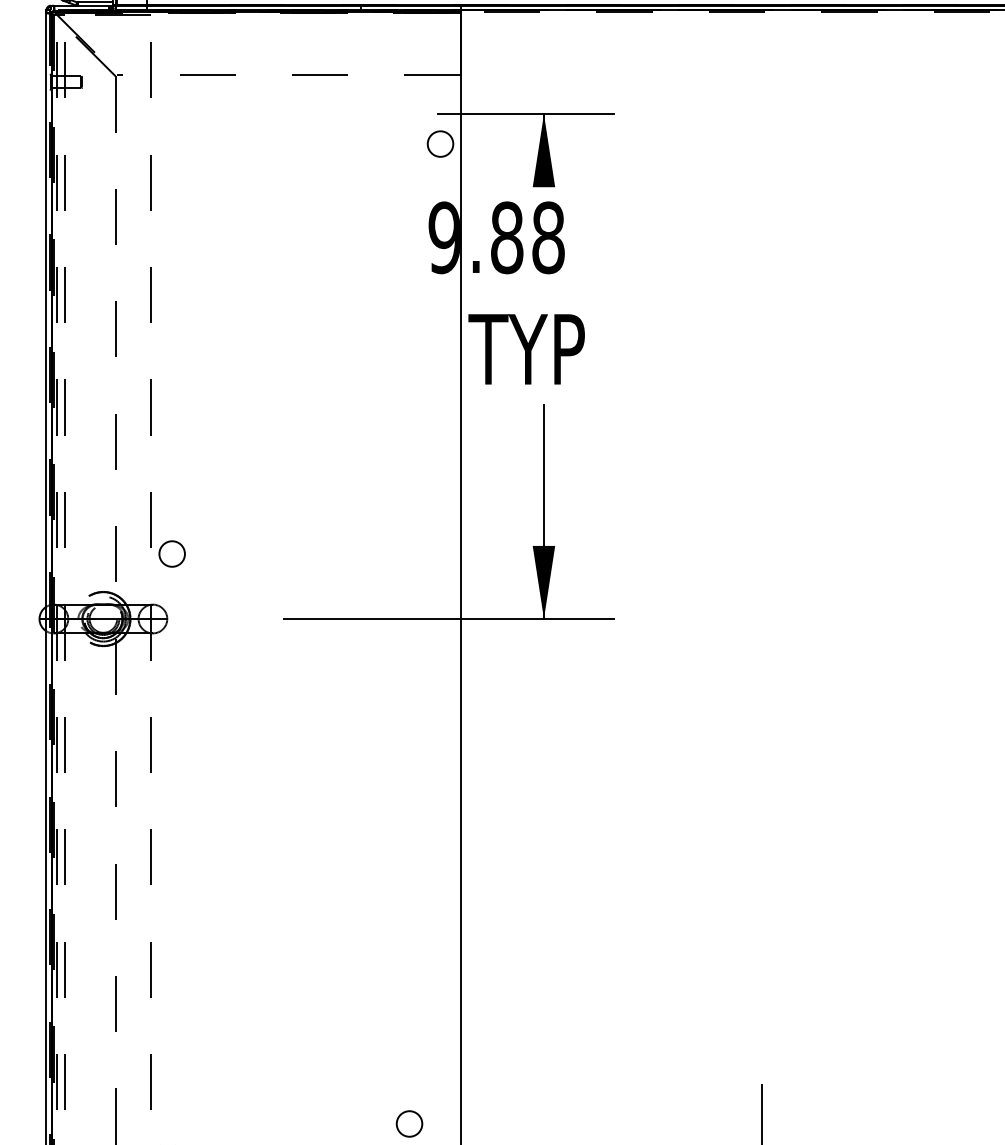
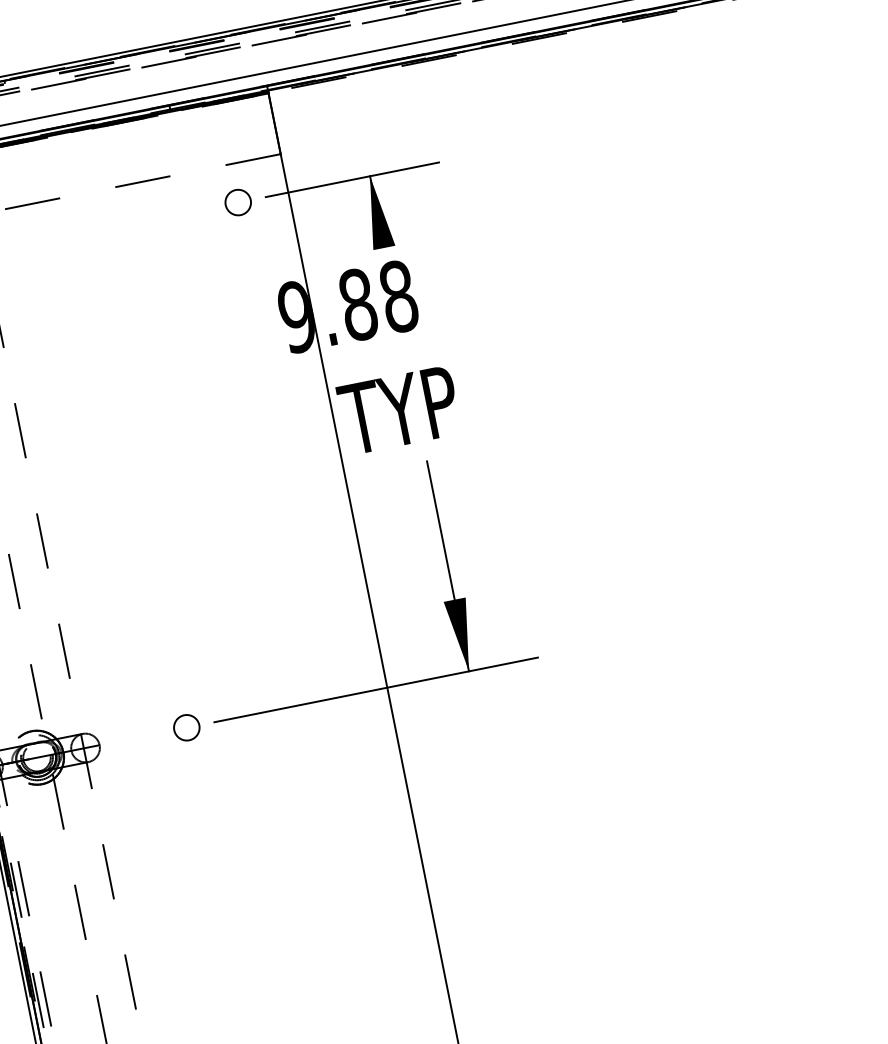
circle: (440, 143) -> (238, 202), moved
circle: (171, 553) -> (186, 727), moved

